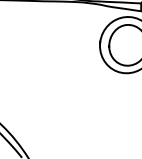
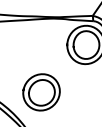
part: (56, 109) -> (41, 92), added

